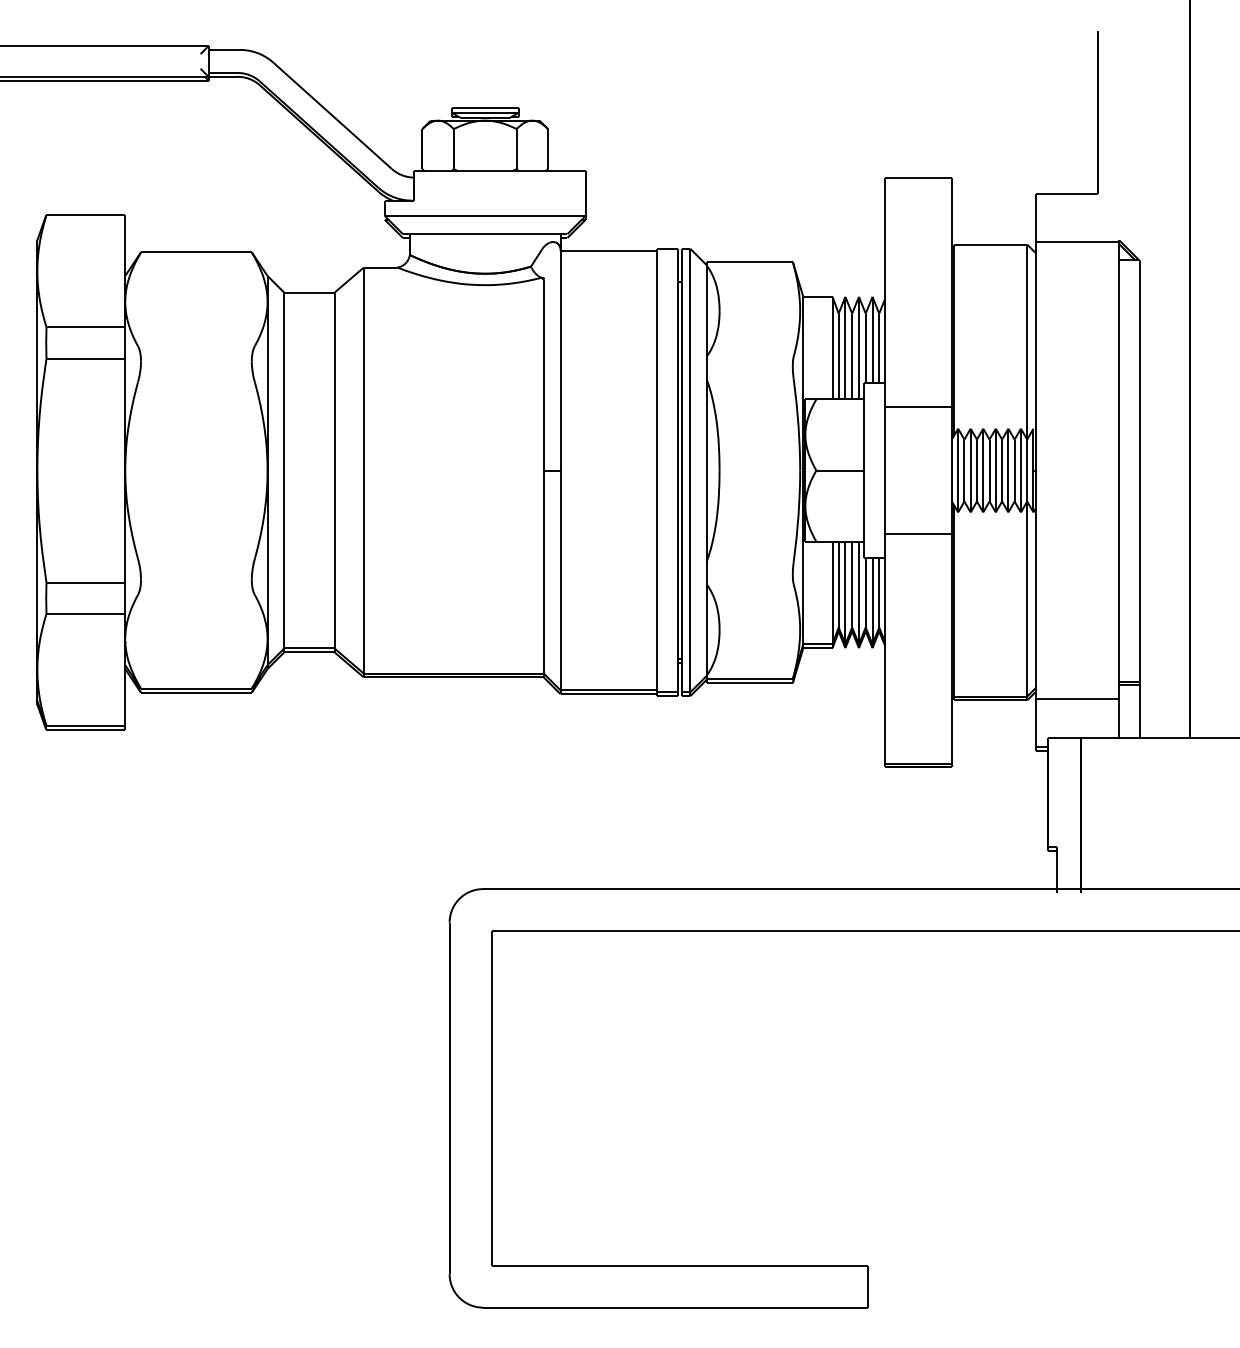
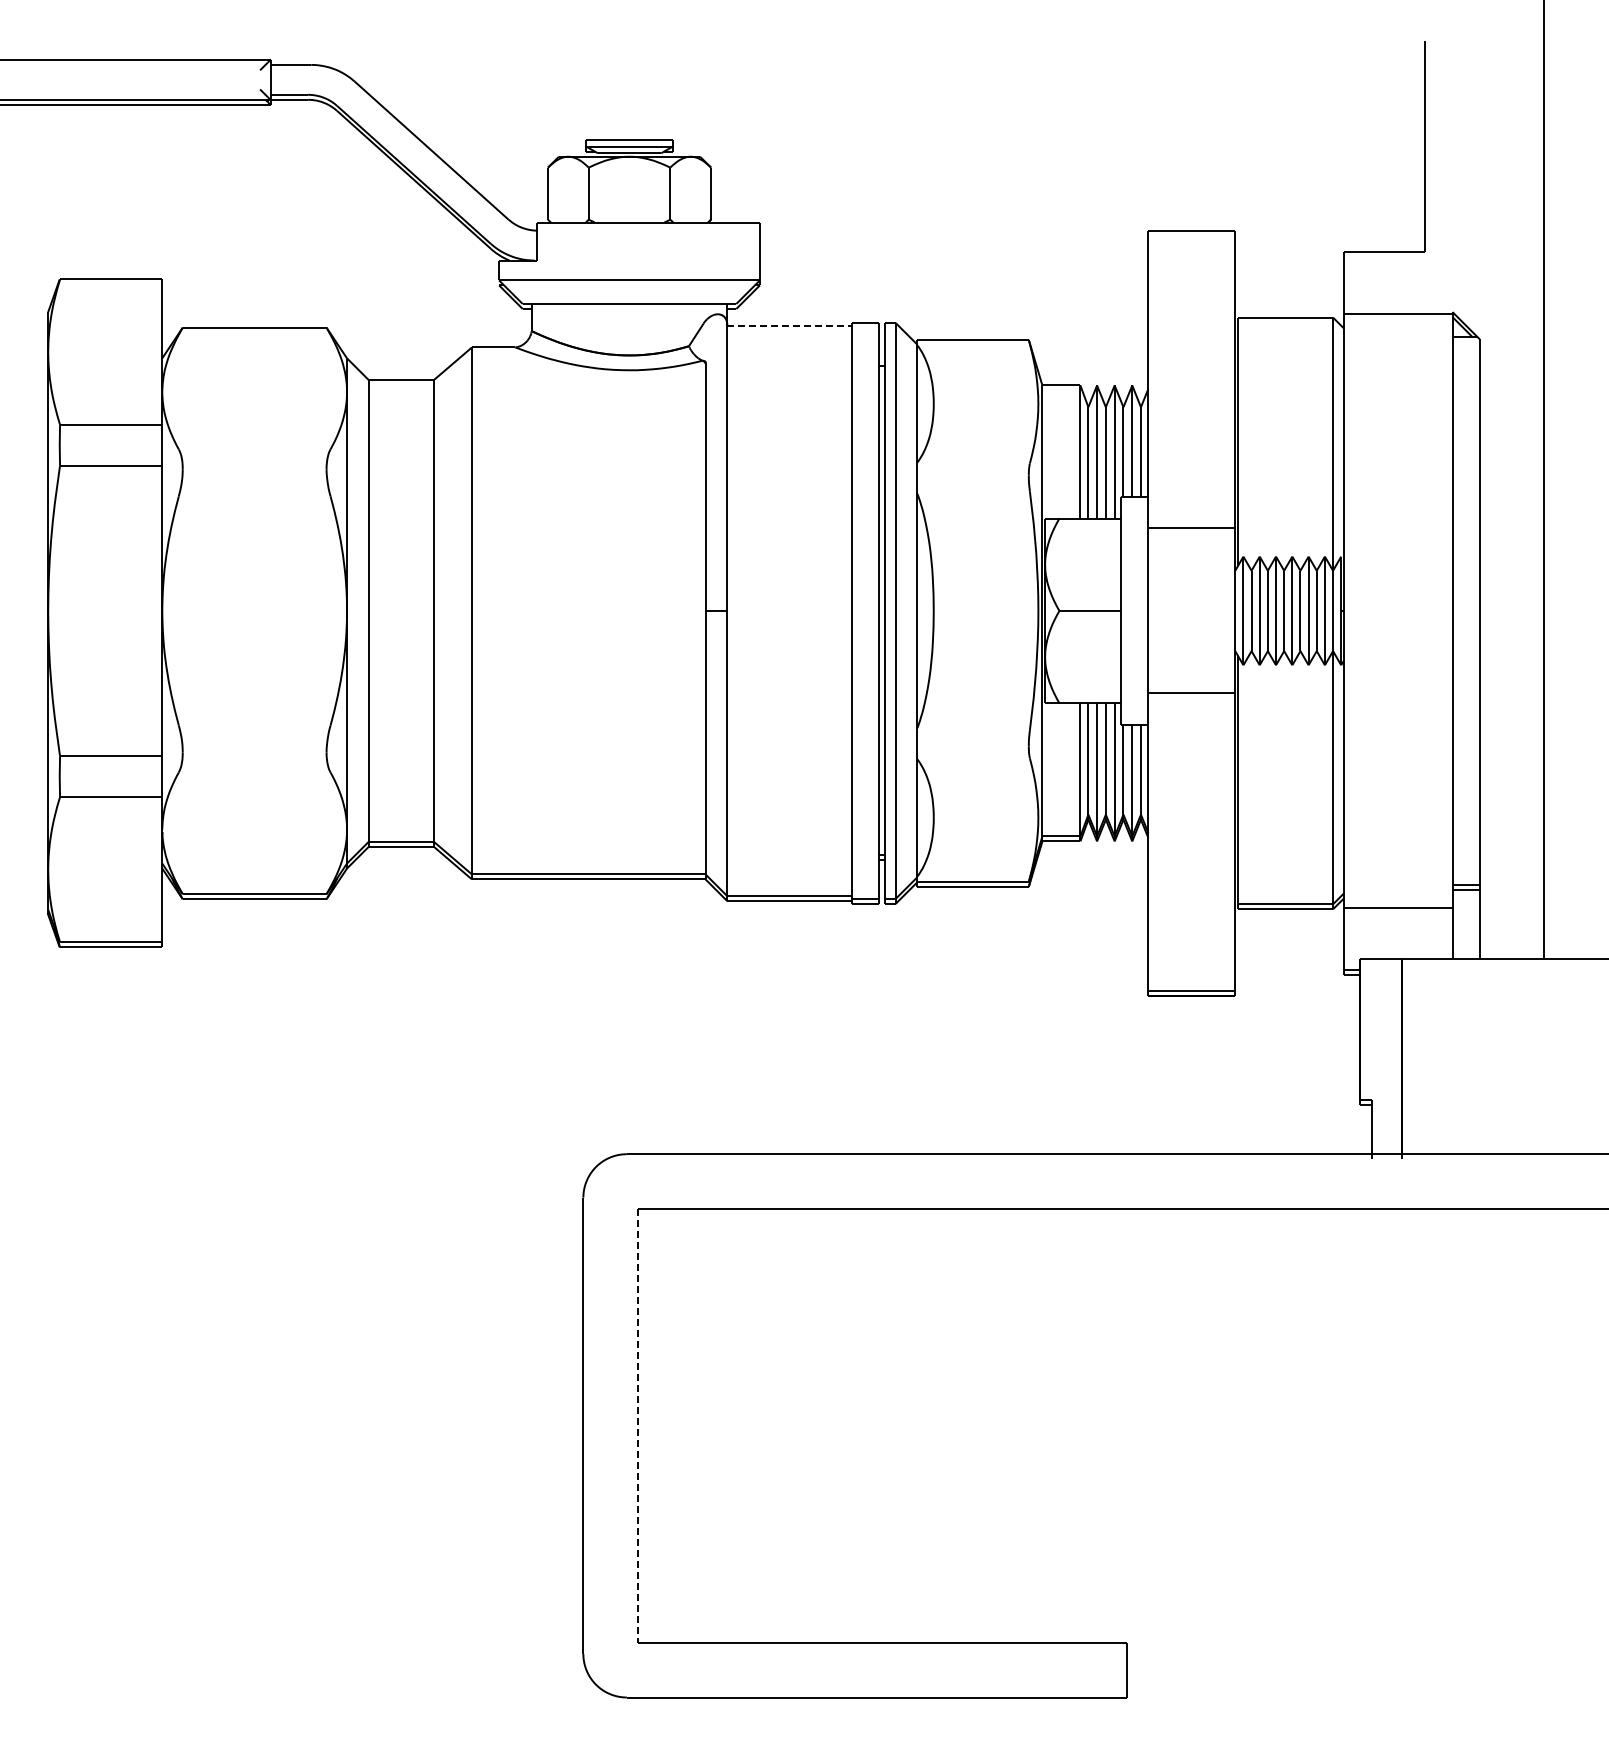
line: (609, 250) -> (790, 325), solid -> dashed
line: (491, 1098) -> (637, 1426), solid -> dashed

